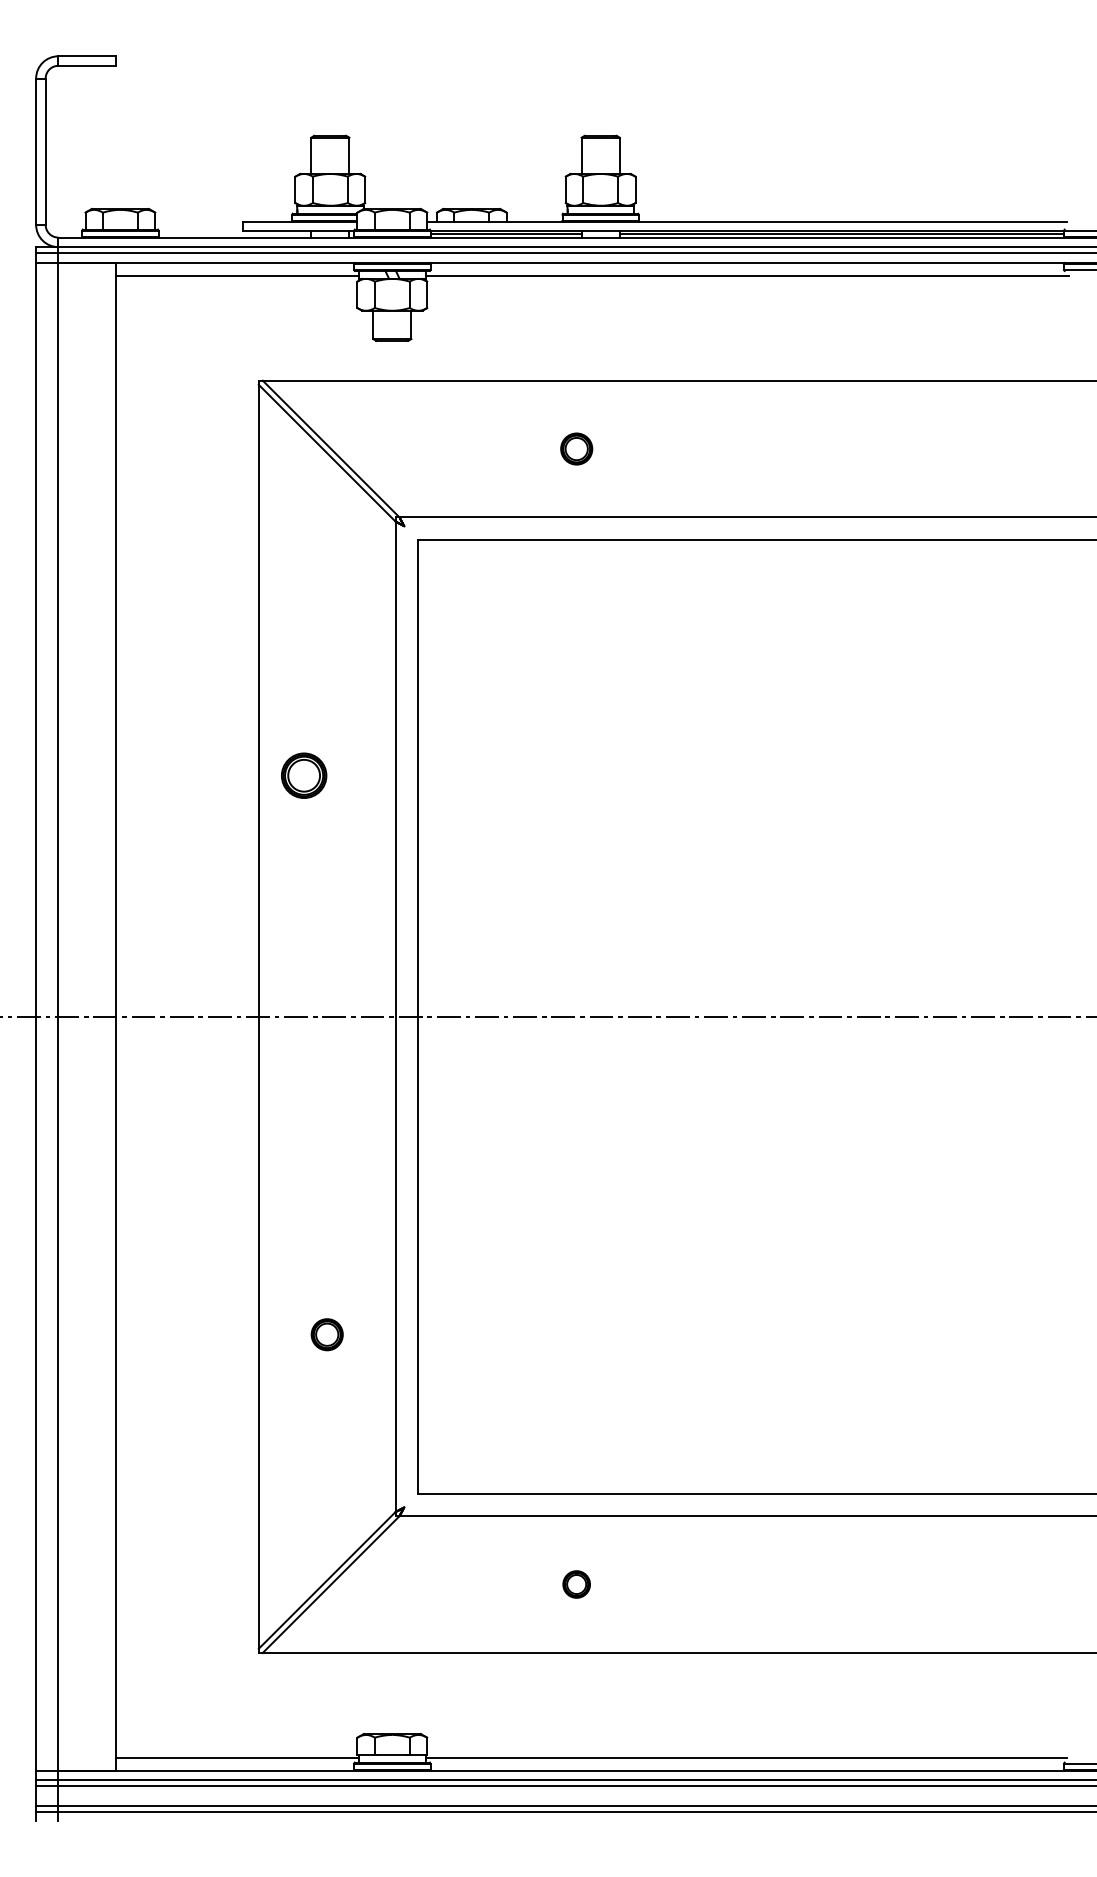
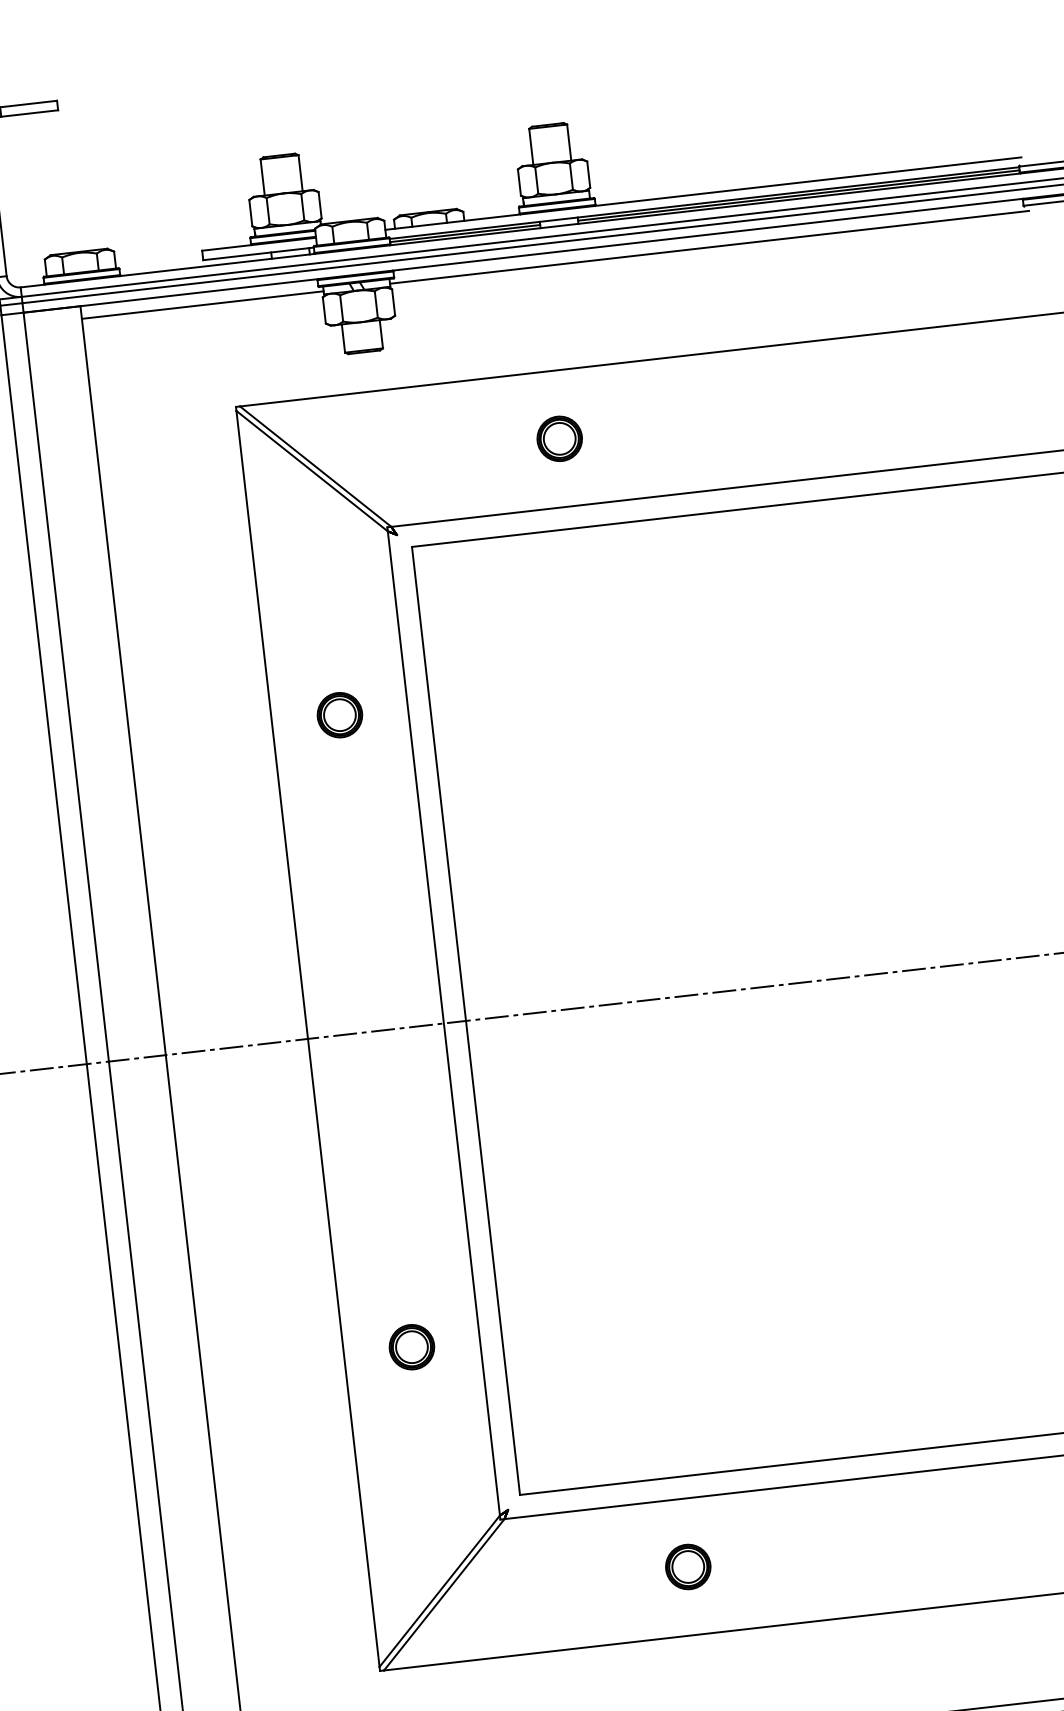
part: (576, 448) -> (559, 438), size x1.43
part: (304, 775) -> (340, 714), moved
part: (327, 1334) -> (412, 1346), size x1.43
part: (576, 1584) -> (687, 1567), size x1.67

